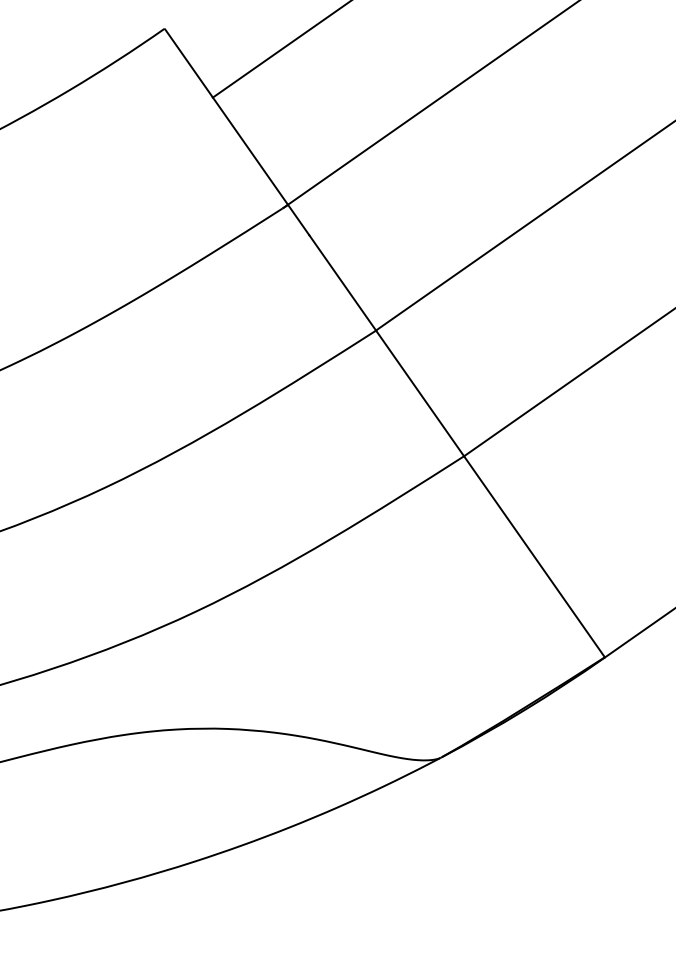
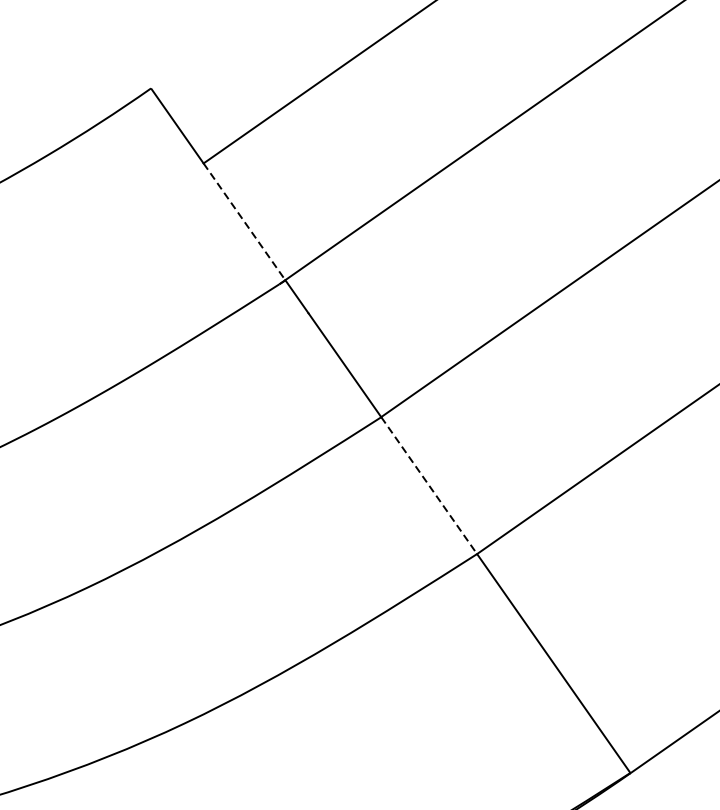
line: (250, 151) -> (244, 222), solid -> dashed
line: (420, 393) -> (429, 485), solid -> dashed

